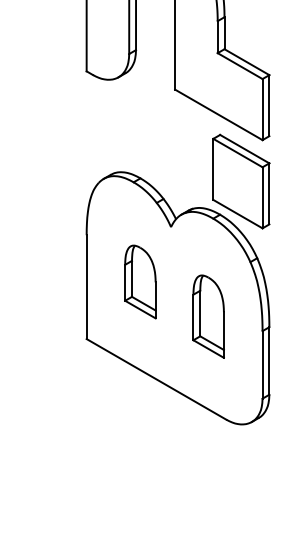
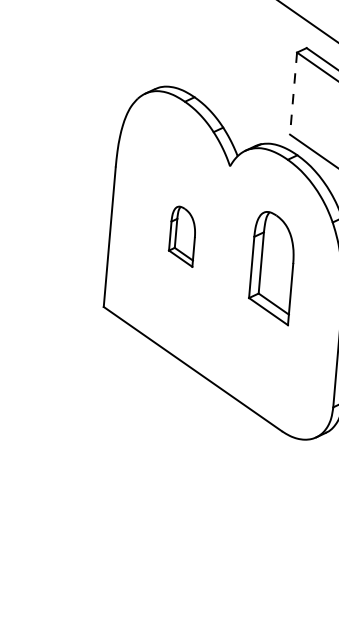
line: (213, 169) -> (293, 93), solid -> dashed
part: (140, 281) -> (182, 235), size x0.6
part: (208, 316) -> (272, 267), moved

